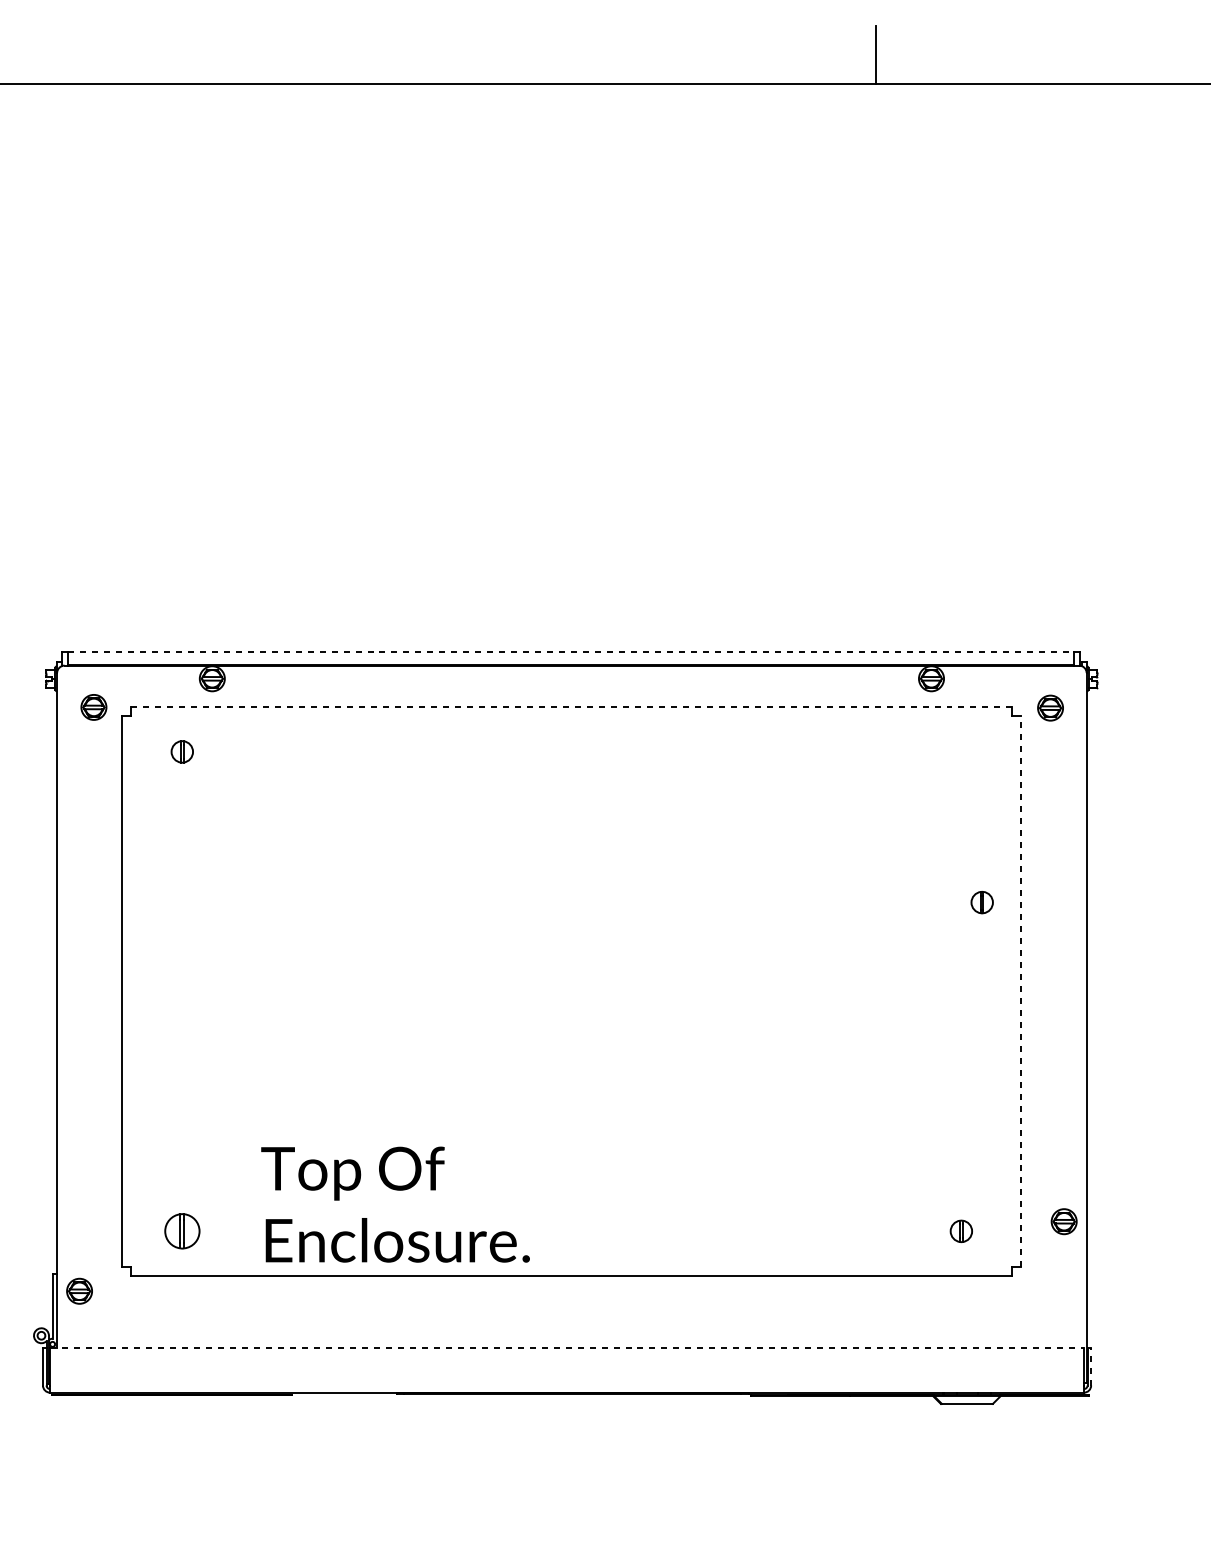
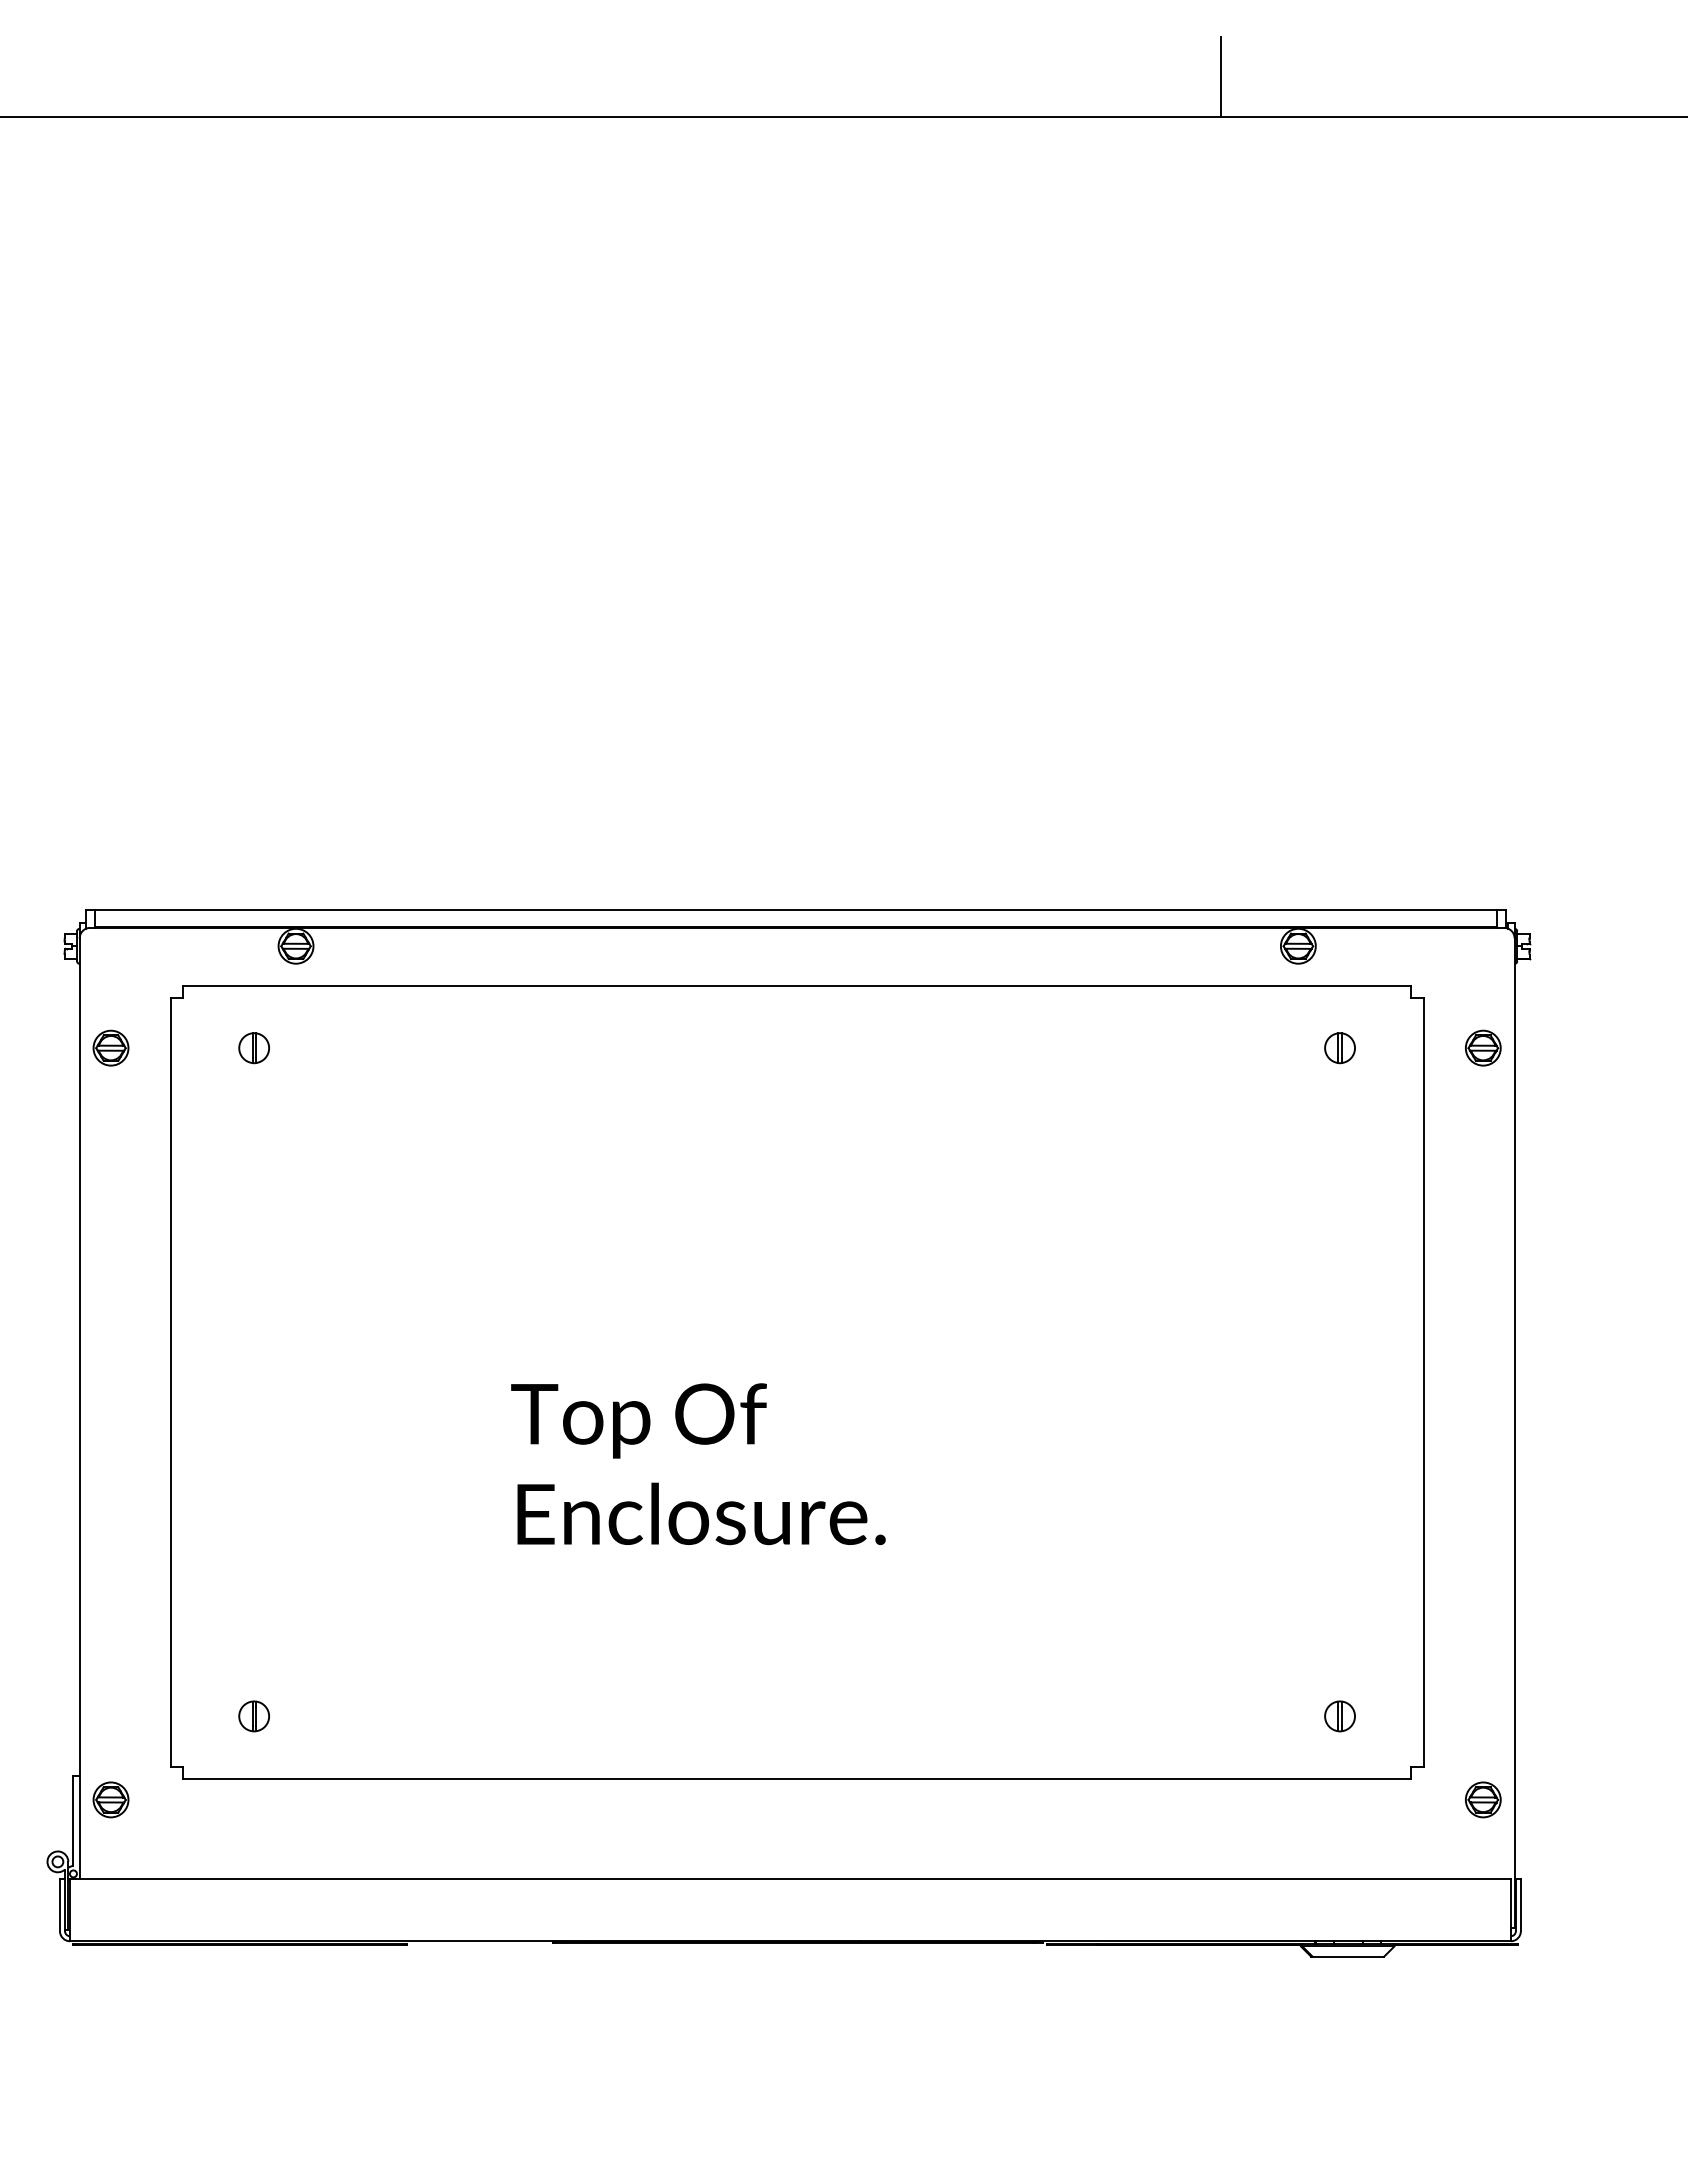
line: (571, 652) -> (796, 909), dashed -> solid
part: (93, 706) -> (110, 1047), moved
line: (572, 706) -> (797, 985), dashed -> solid
part: (1050, 707) -> (1483, 1047), moved
part: (981, 902) -> (1339, 1048), moved
line: (1021, 991) -> (1423, 1381), dashed -> solid
text: (395, 1204) -> (698, 1464), moved
part: (1064, 1221) -> (1483, 1799), moved
part: (181, 1231) -> (253, 1716), size x0.62
line: (567, 1347) -> (790, 1878), dashed -> solid
line: (1090, 1366) -> (1520, 1904), dashed -> solid

